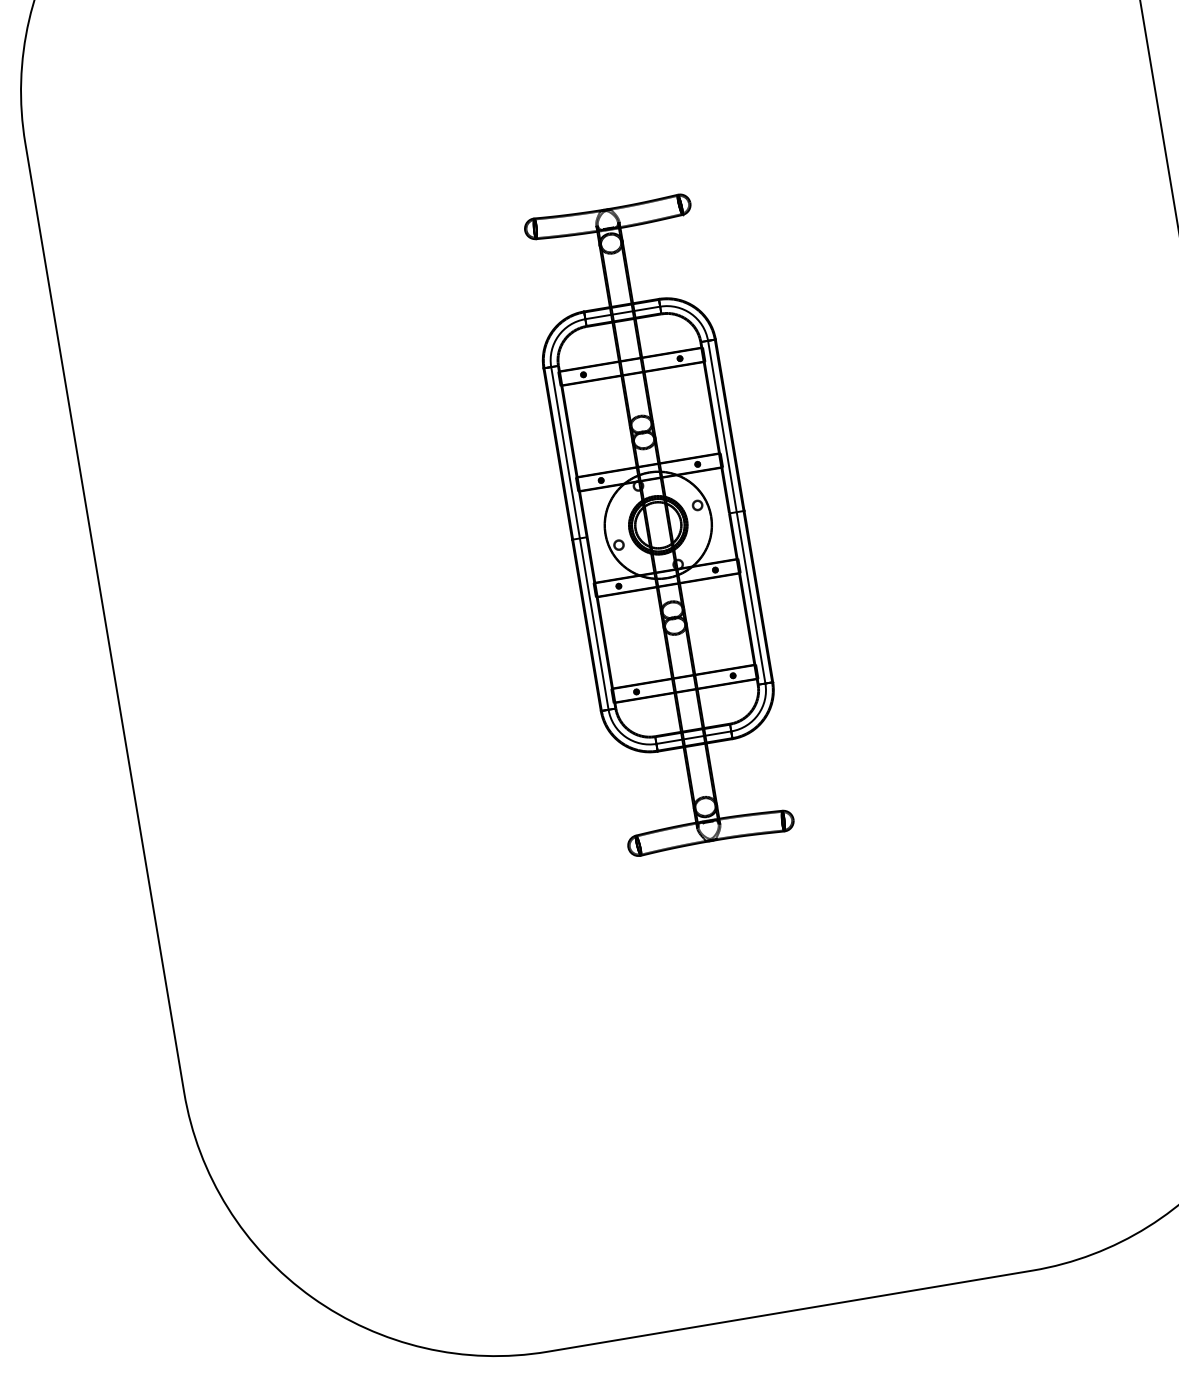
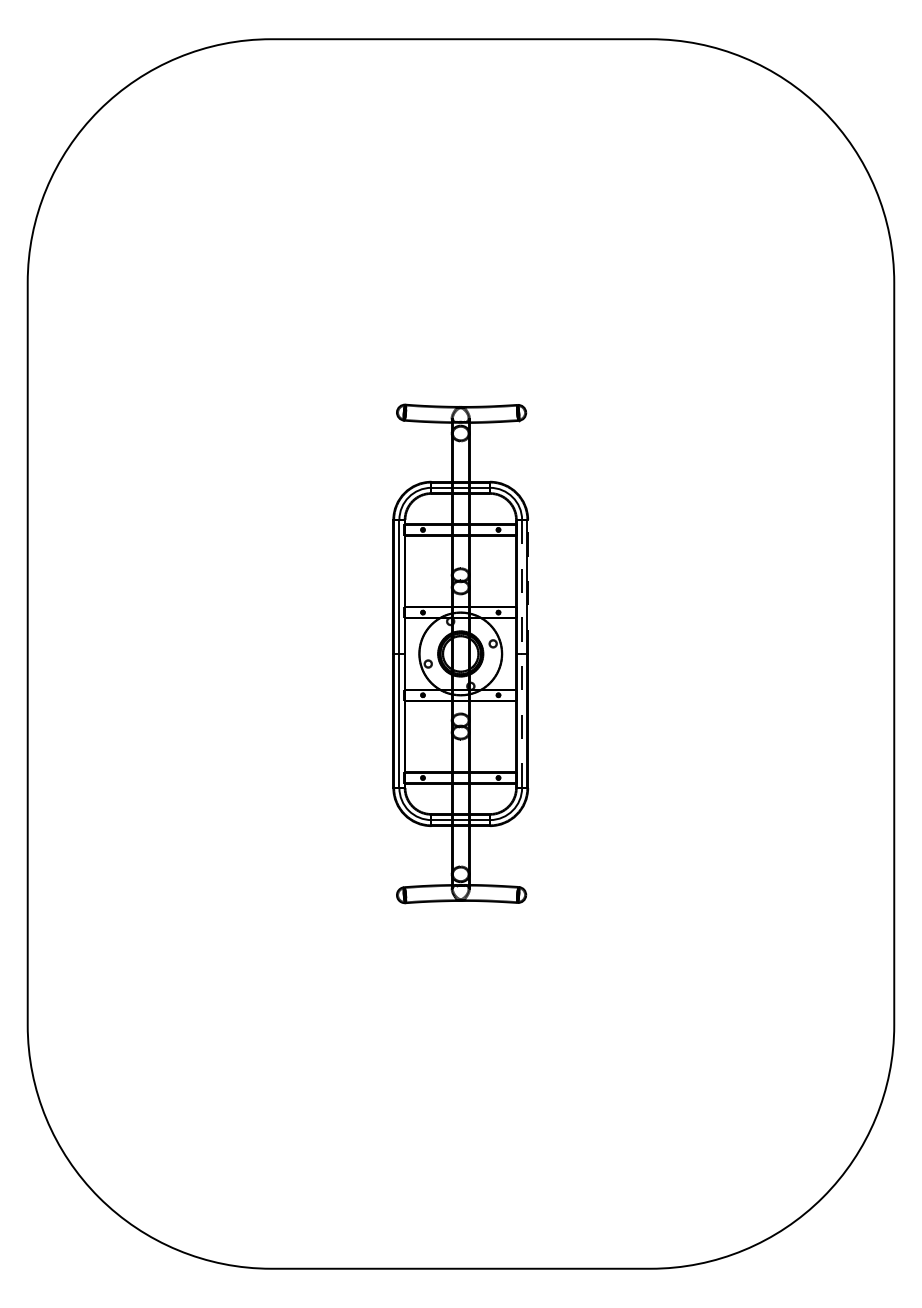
line: (730, 424) -> (528, 586), solid -> dashed
line: (737, 512) -> (522, 654), solid -> dashed

